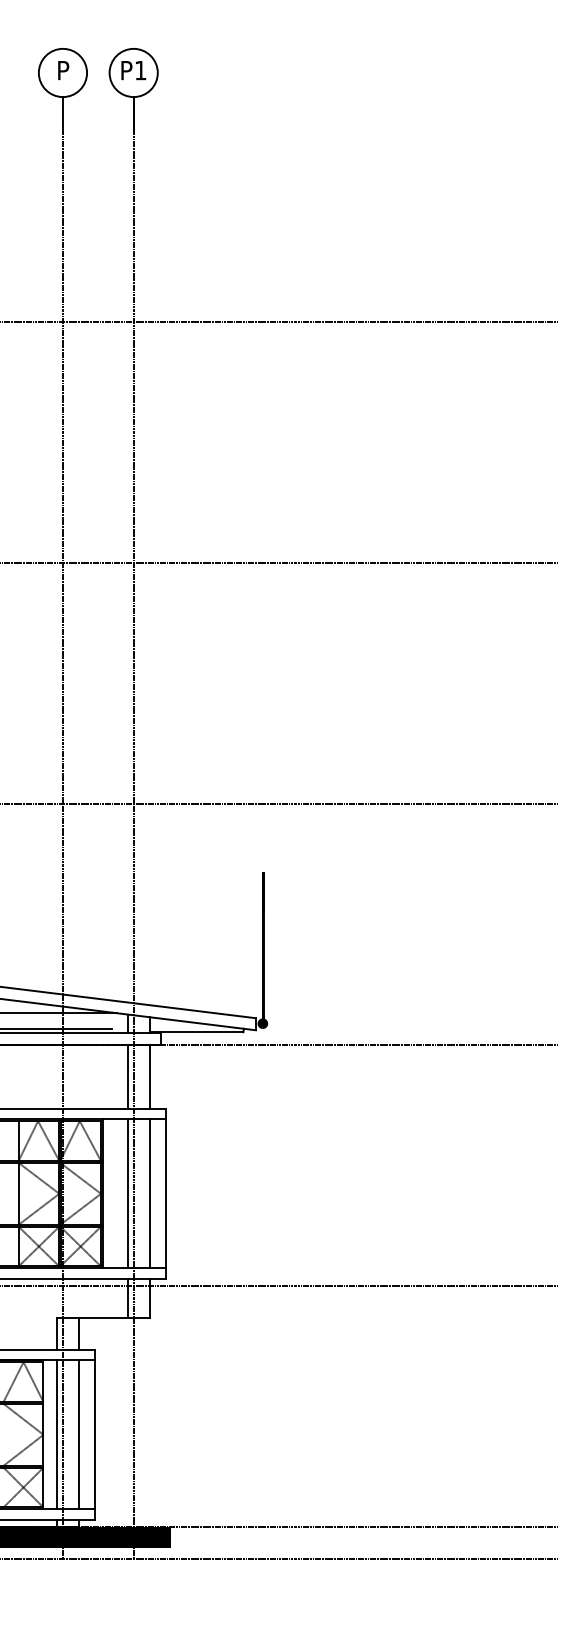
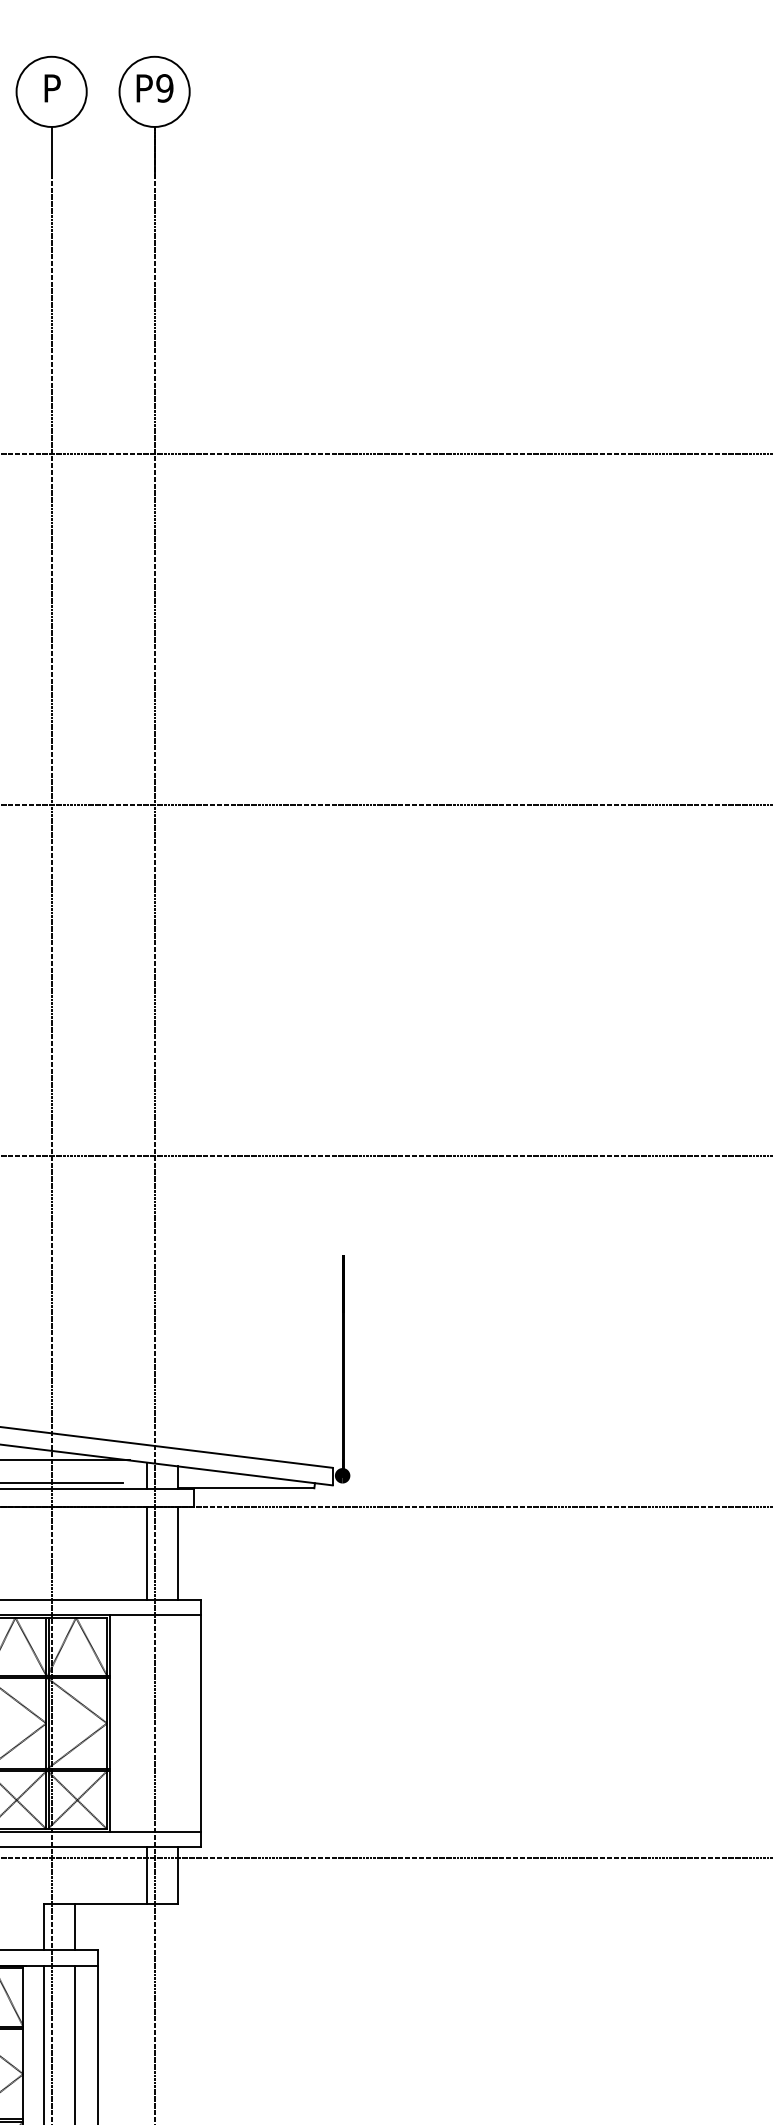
text: (140, 70) -> (164, 88), P1 -> P9
line: (128, 1193) -> (147, 1722), removed
line: (149, 1193) -> (177, 1722), removed

